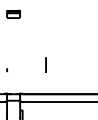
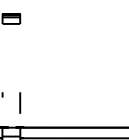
line: (45, 64) -> (19, 102), moved

